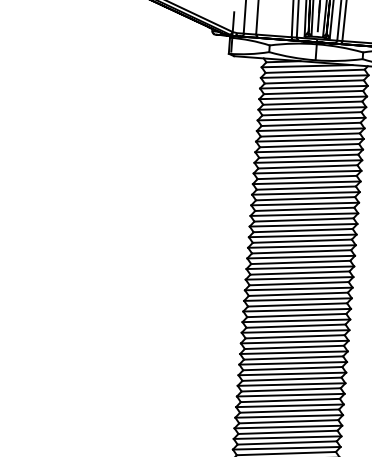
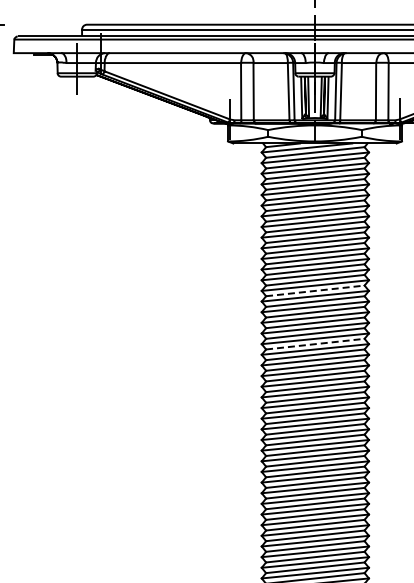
line: (304, 208) -> (315, 290), solid -> dashed
line: (300, 262) -> (315, 344), solid -> dashed

